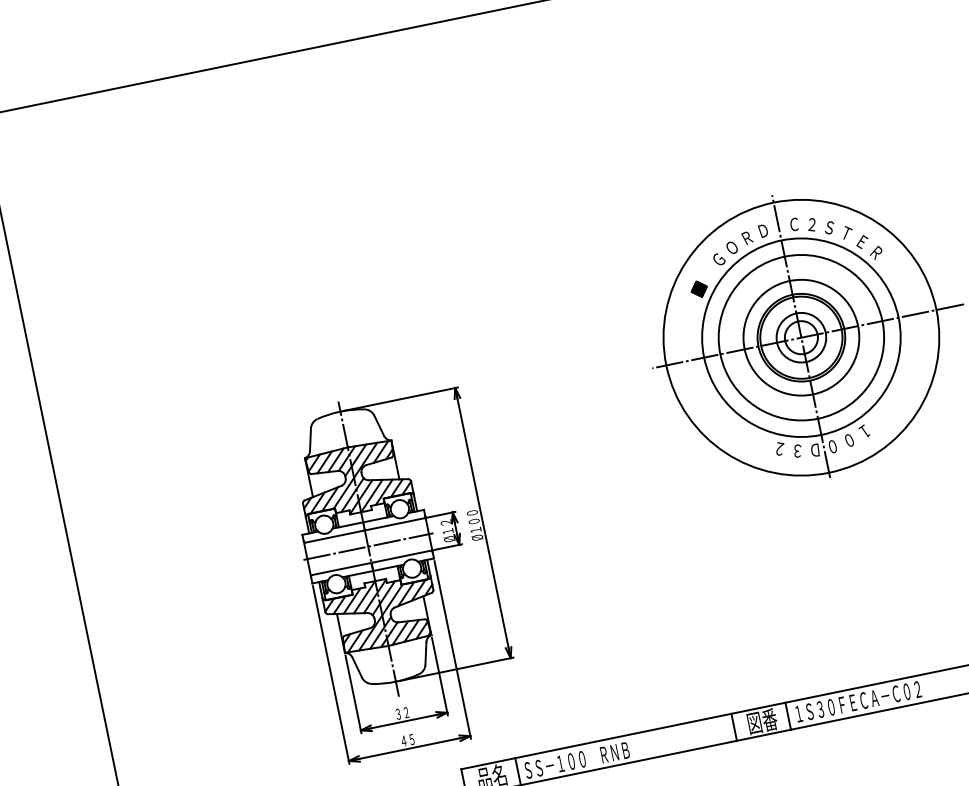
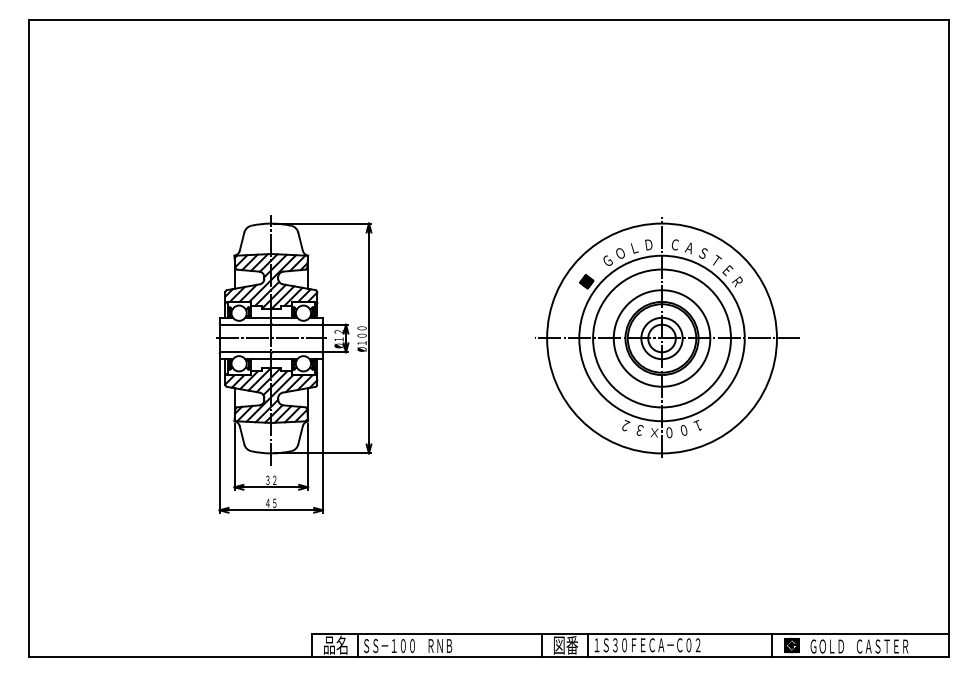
text: (810, 225) -> (688, 248), ２ -> Ａ
text: (747, 237) -> (634, 247), Ｒ -> Ｌ
text: (815, 450) -> (654, 432), Ｄ -> ×
part: (401, 571) -> (294, 364), moved

